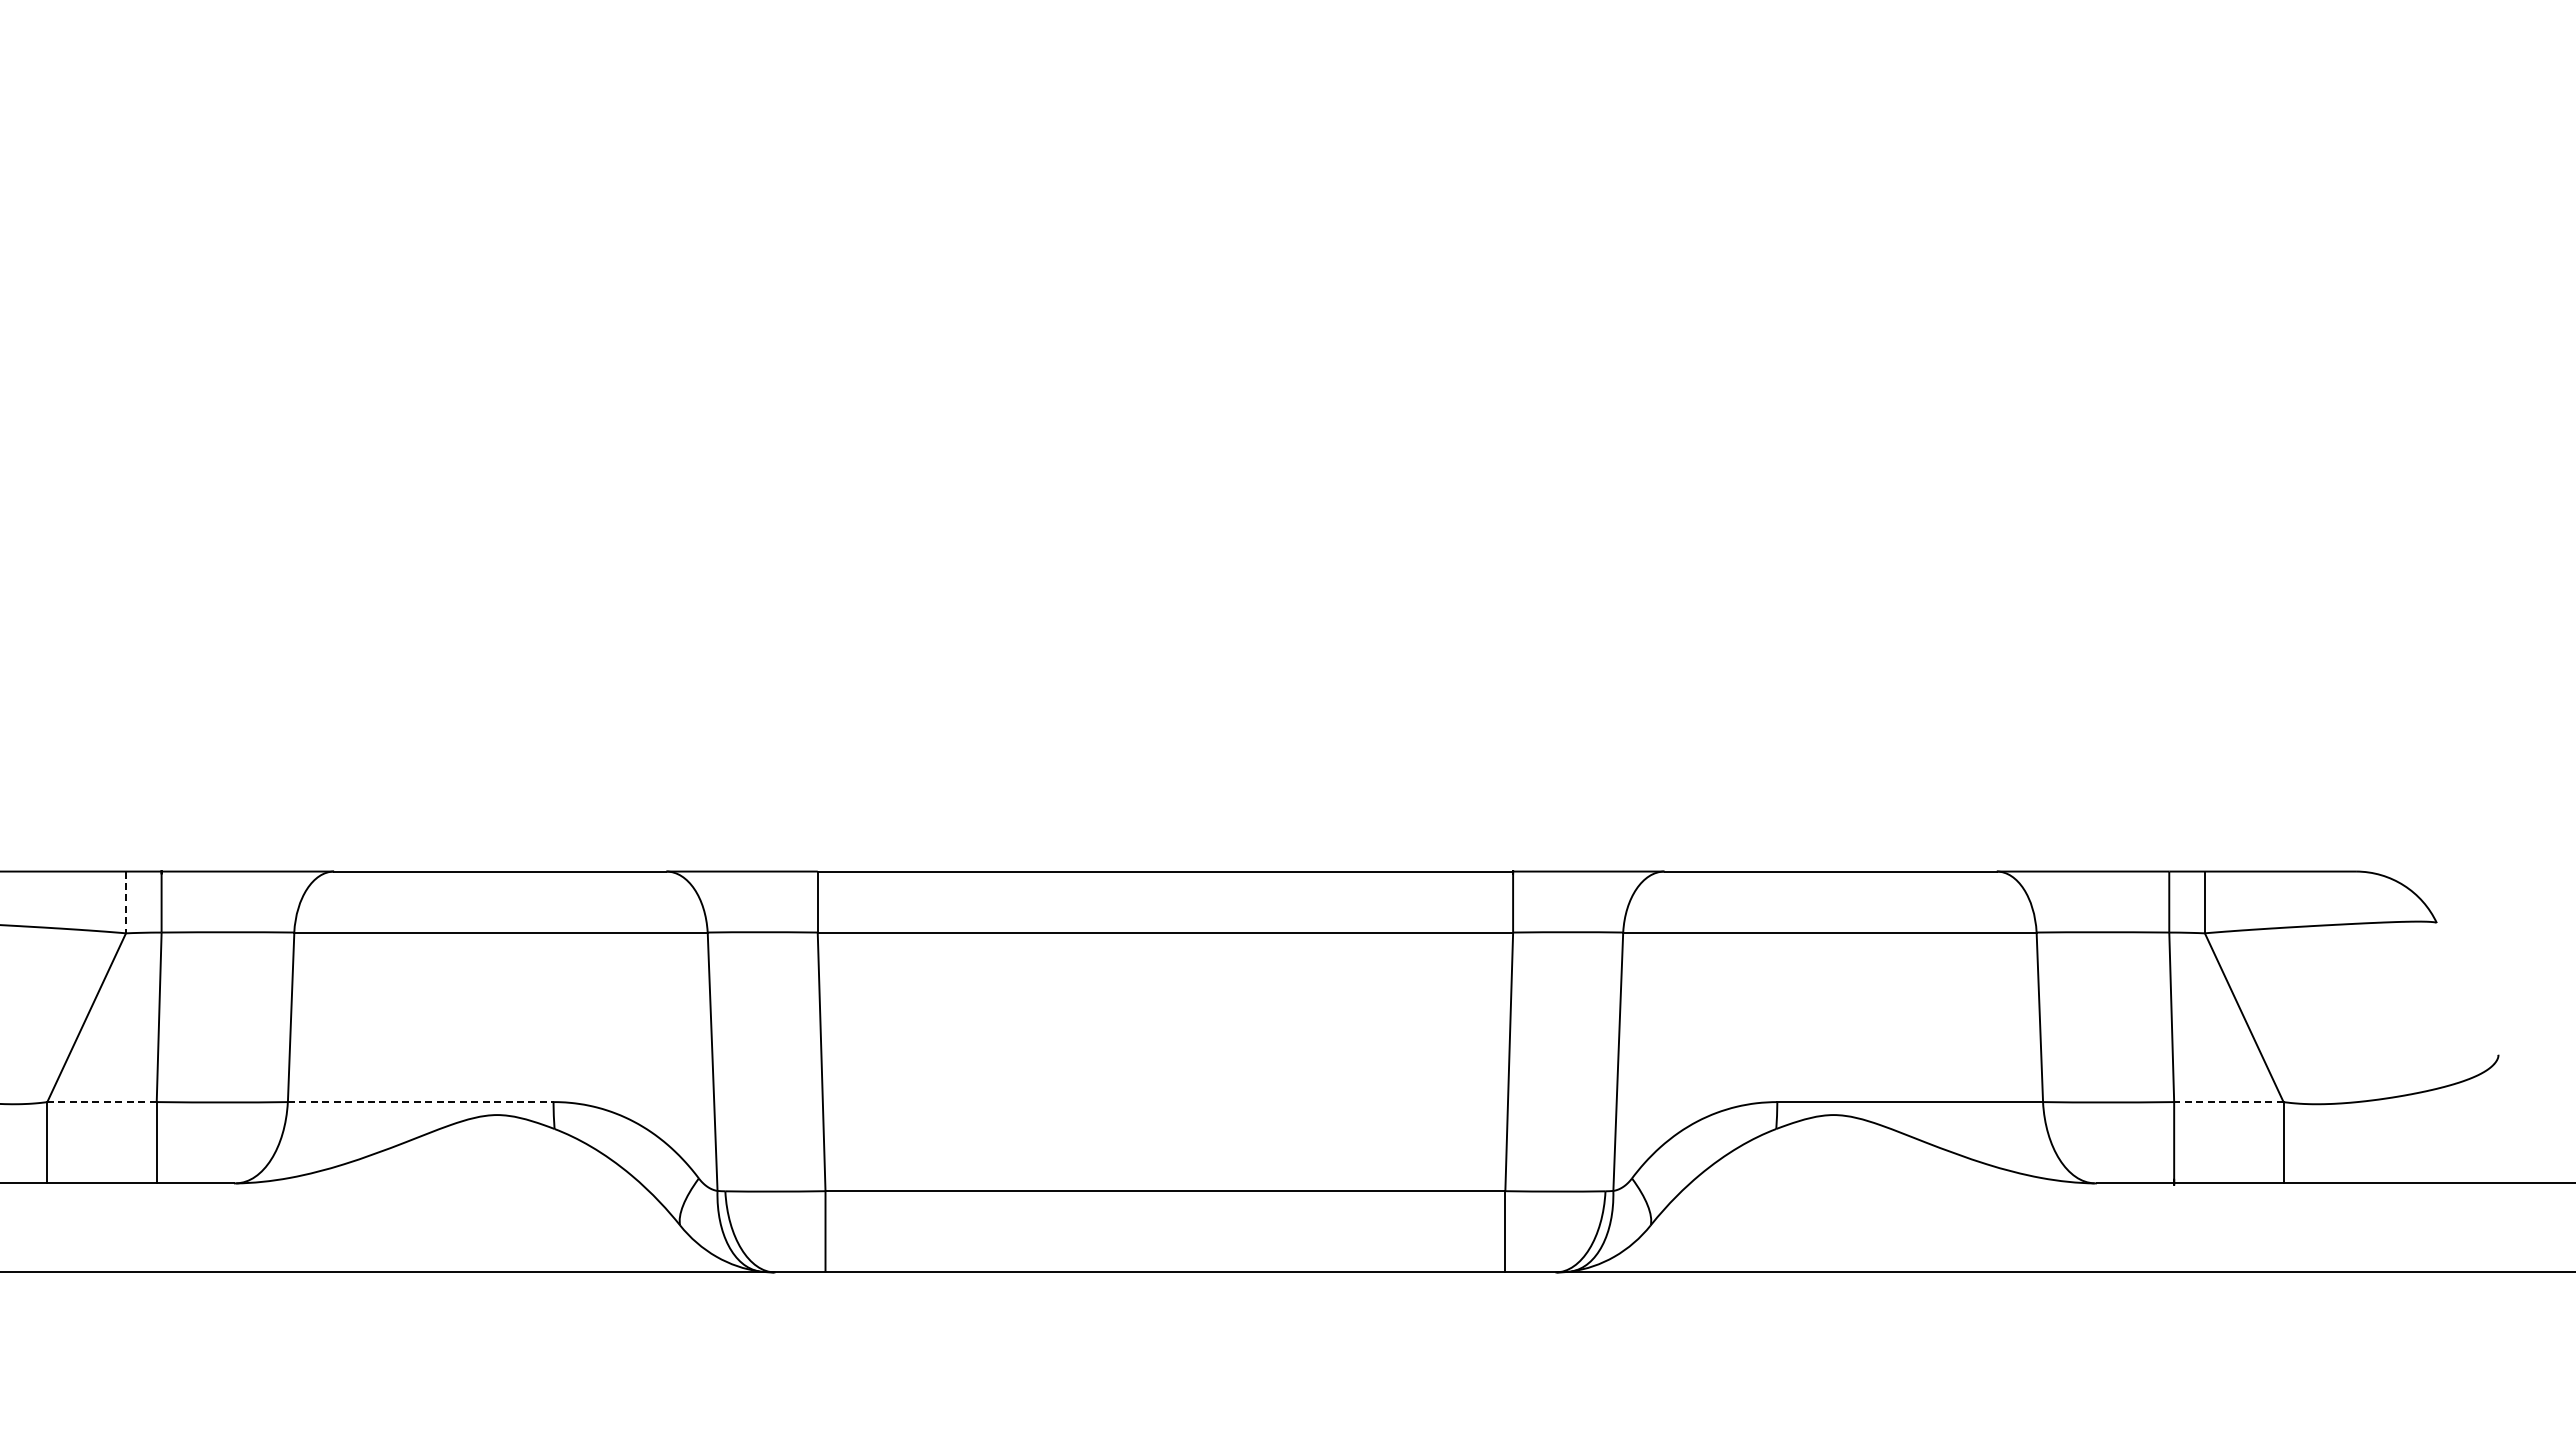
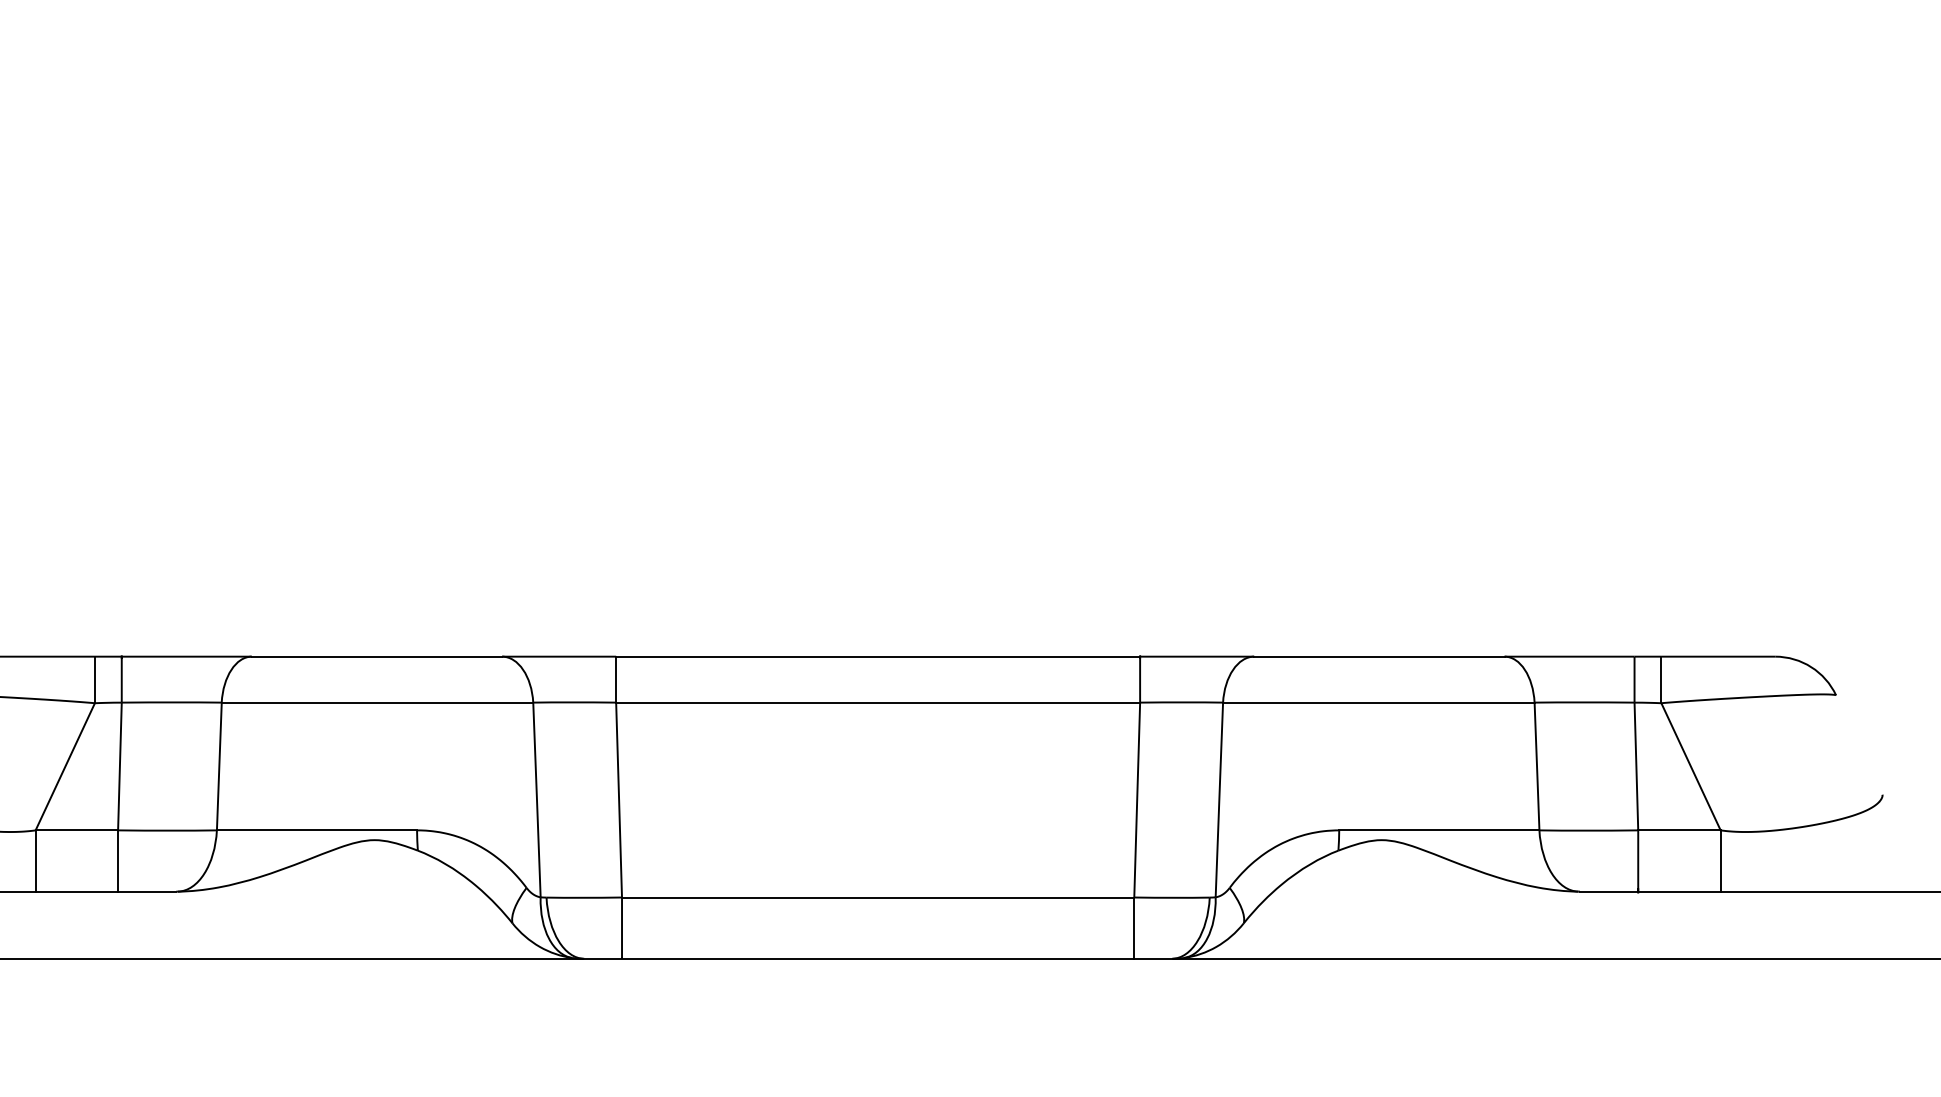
line: (126, 902) -> (95, 679), dashed -> solid
line: (102, 1102) -> (77, 830), dashed -> solid
line: (420, 1102) -> (316, 830), dashed -> solid
line: (2228, 1102) -> (1679, 830), dashed -> solid

